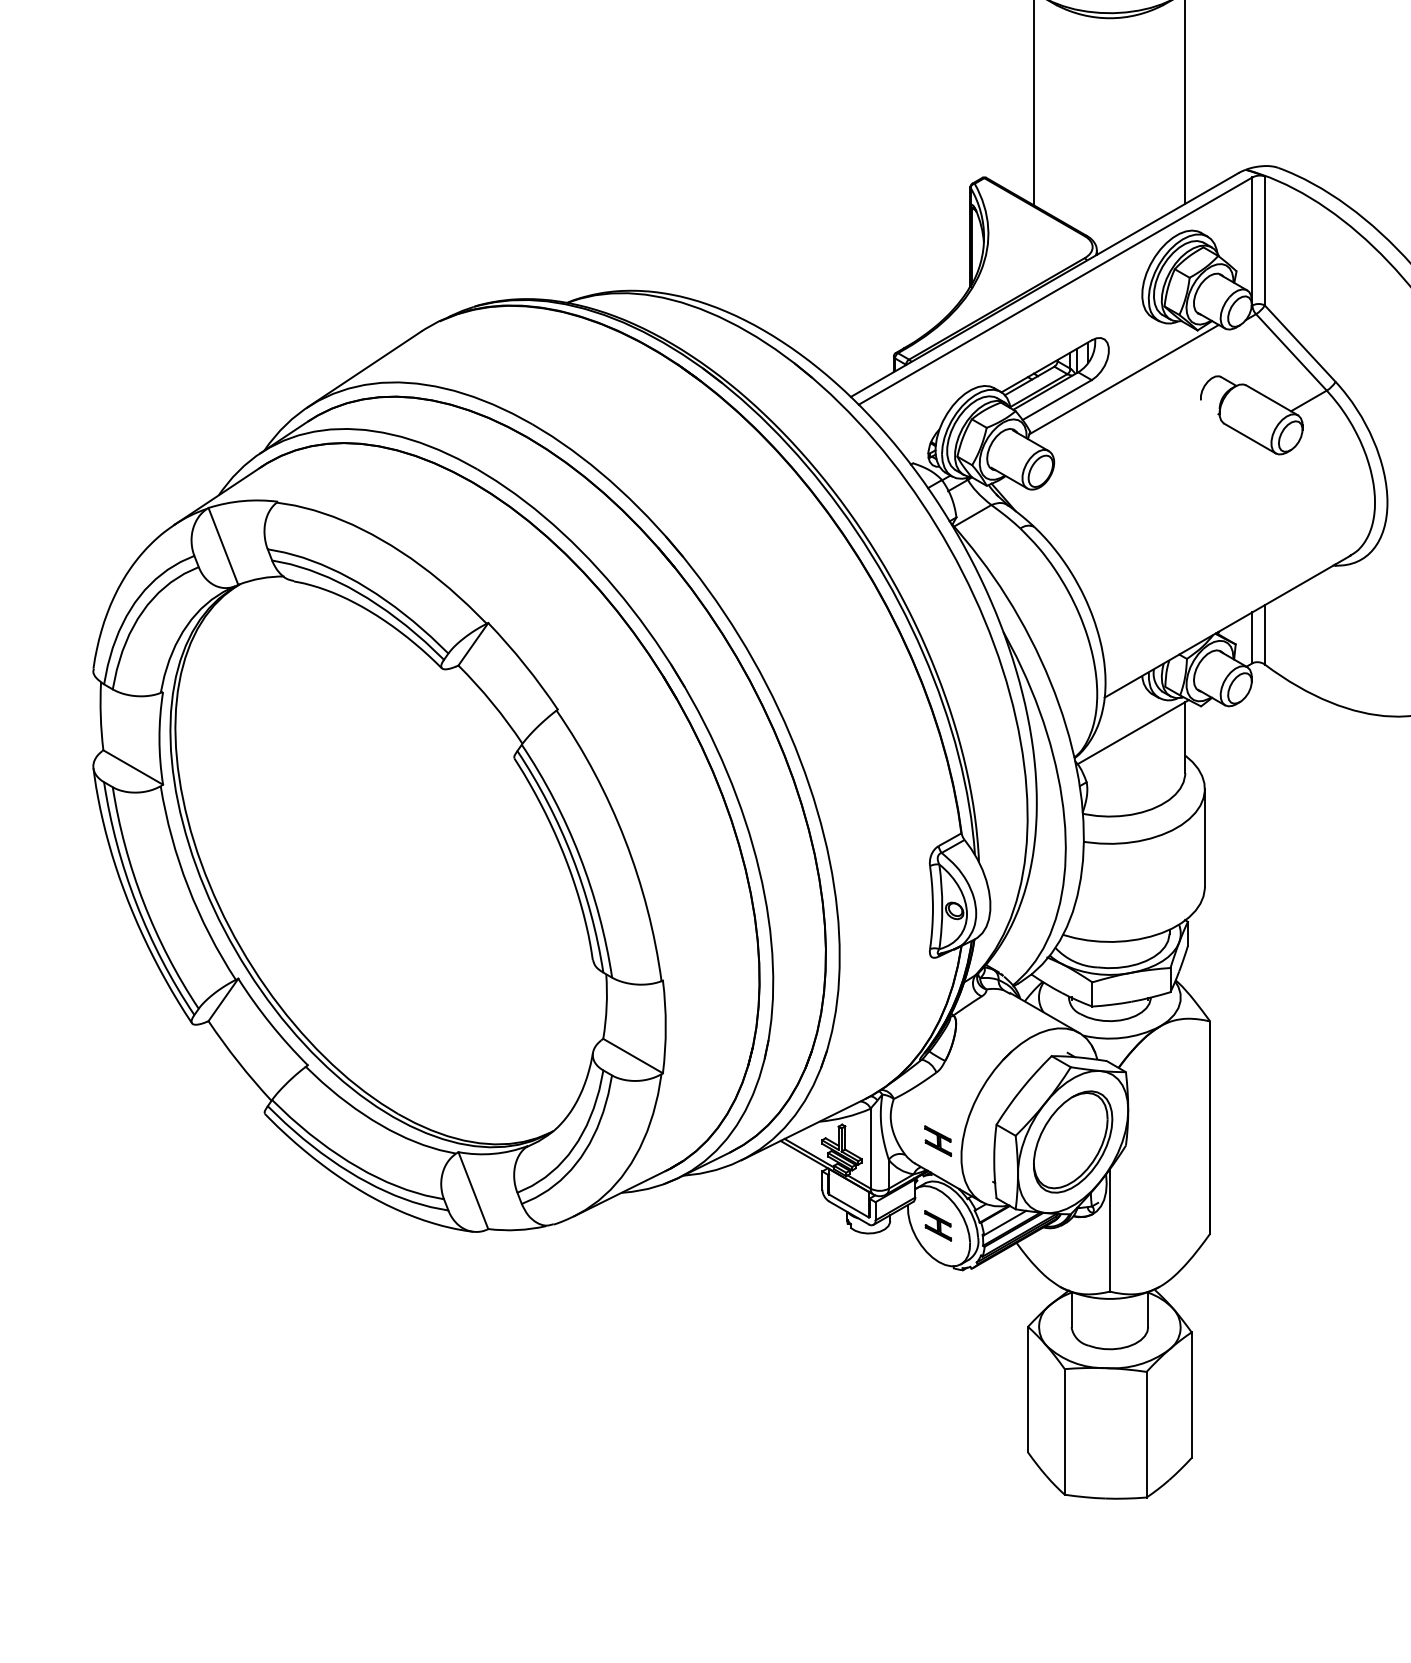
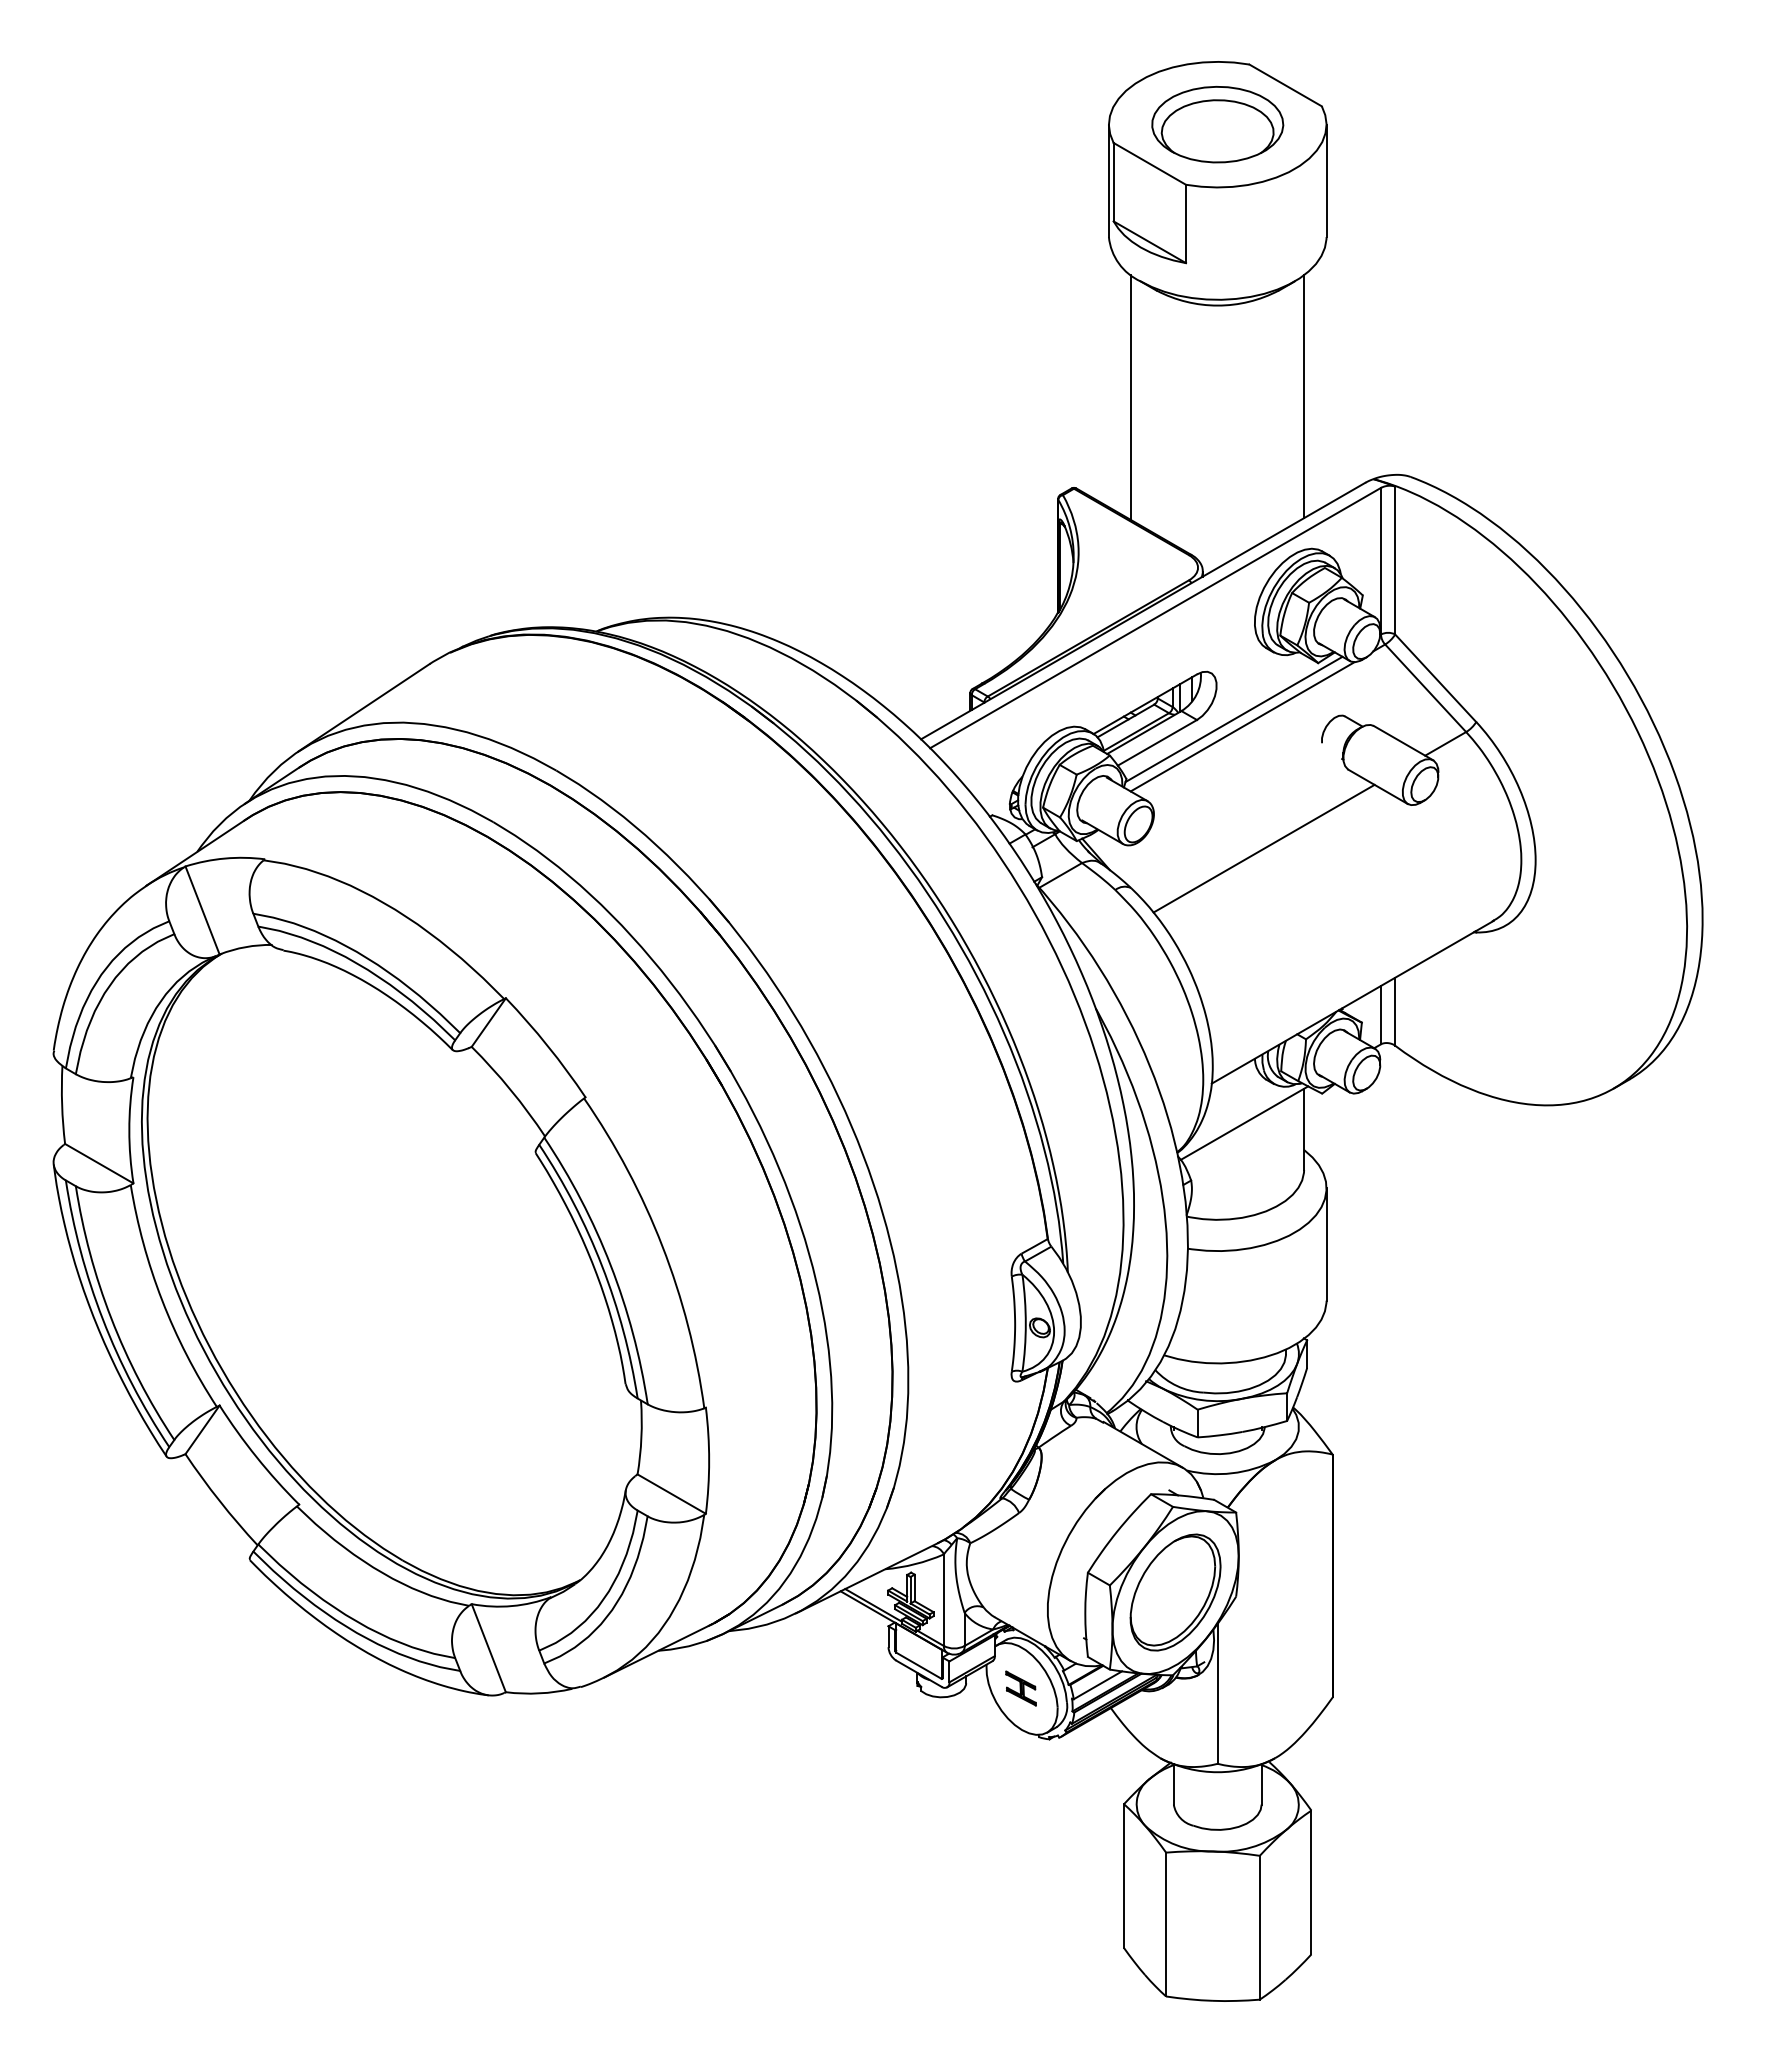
line: (1131, 385) -> (1242, 726), added
line: (1149, 492) -> (1263, 848), added
part: (937, 1141) -> (1020, 1591), removed

